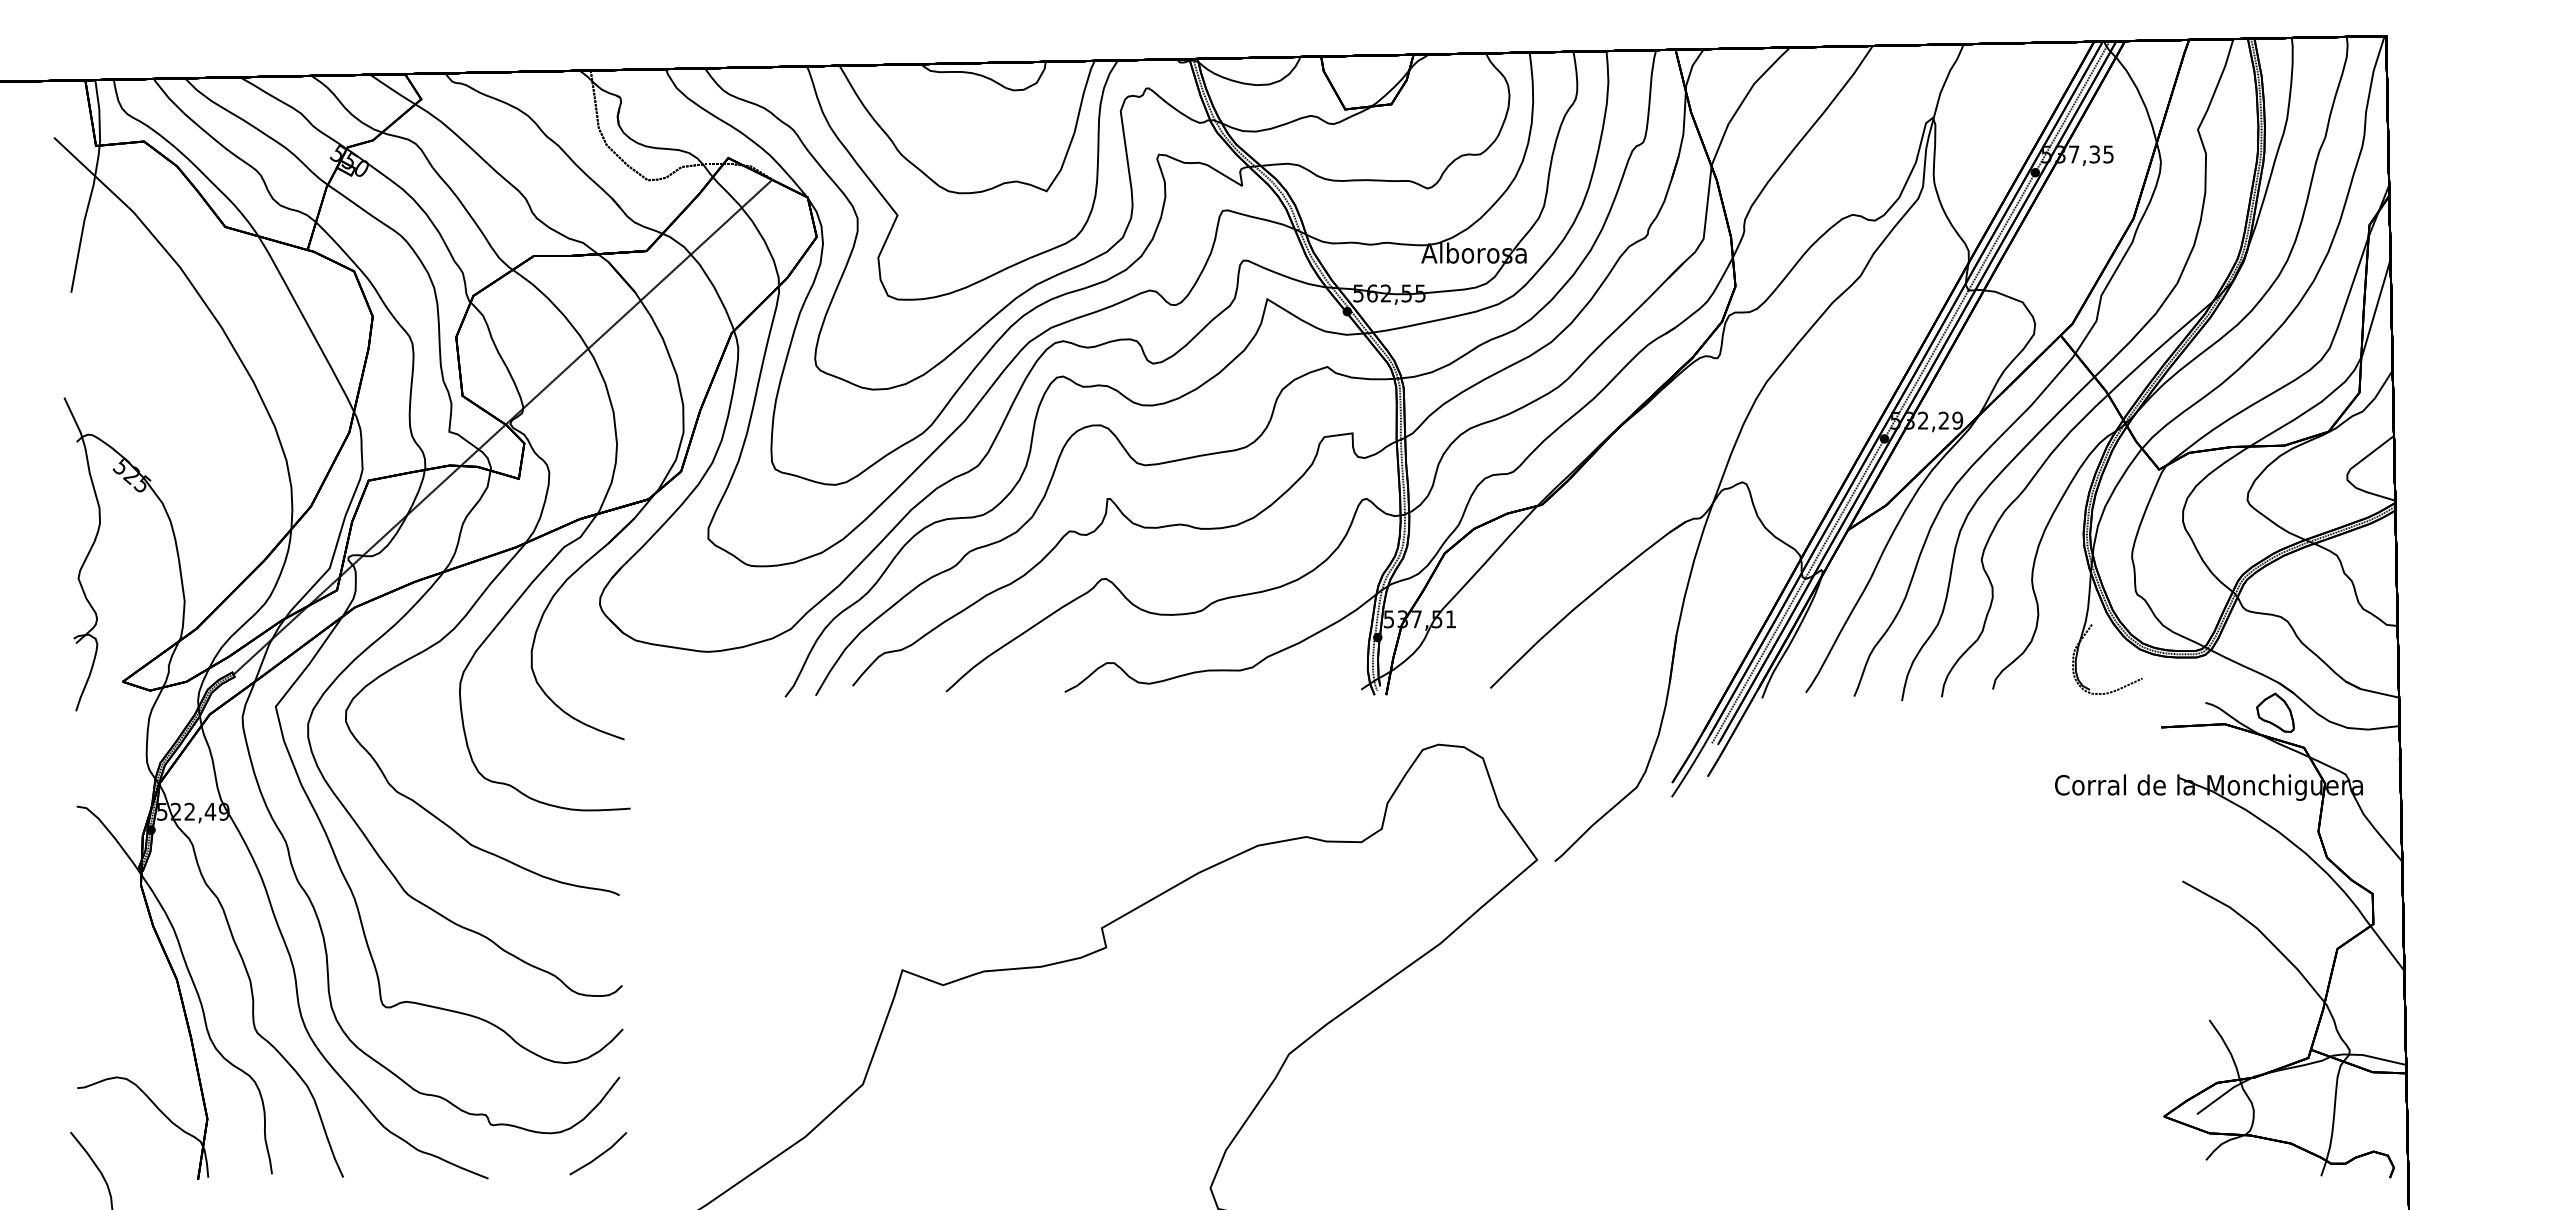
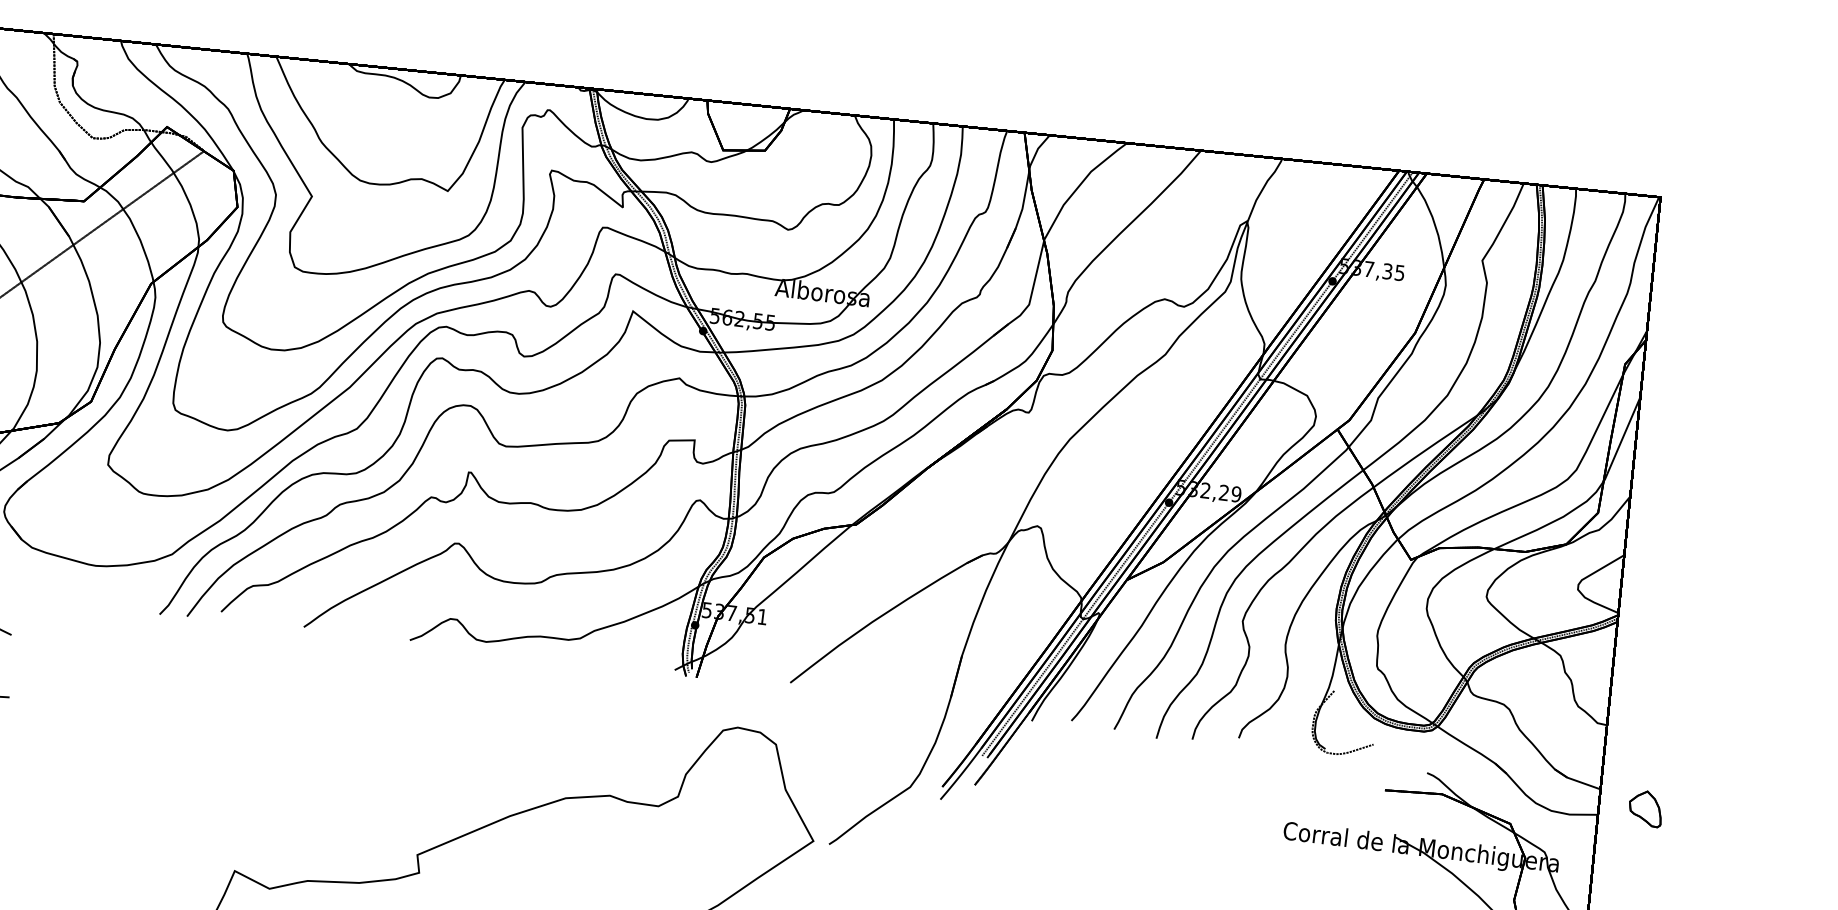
part: (2275, 712) -> (1645, 808), moved

